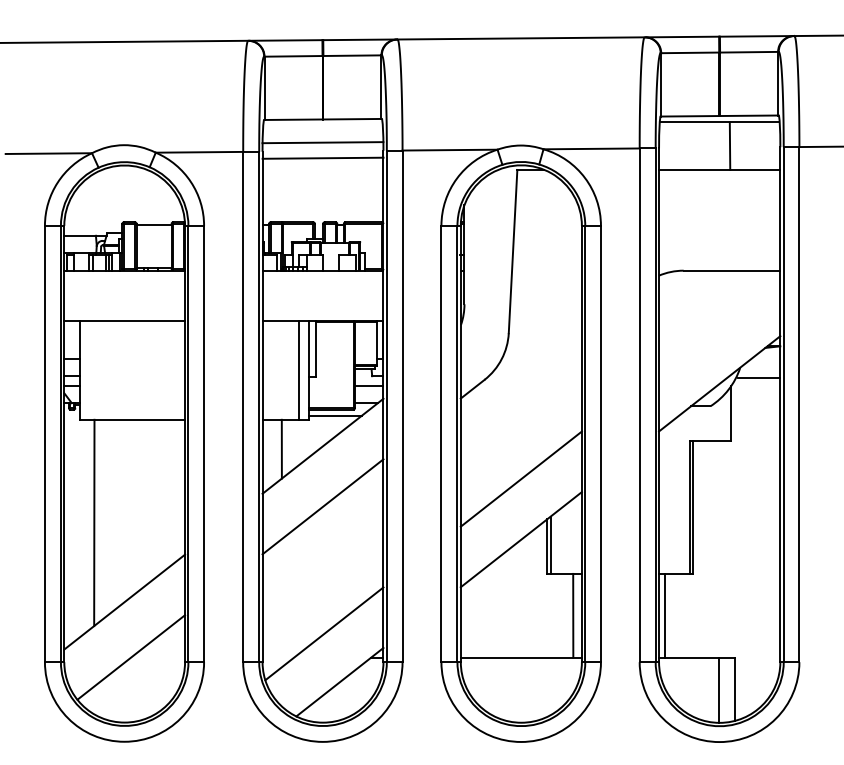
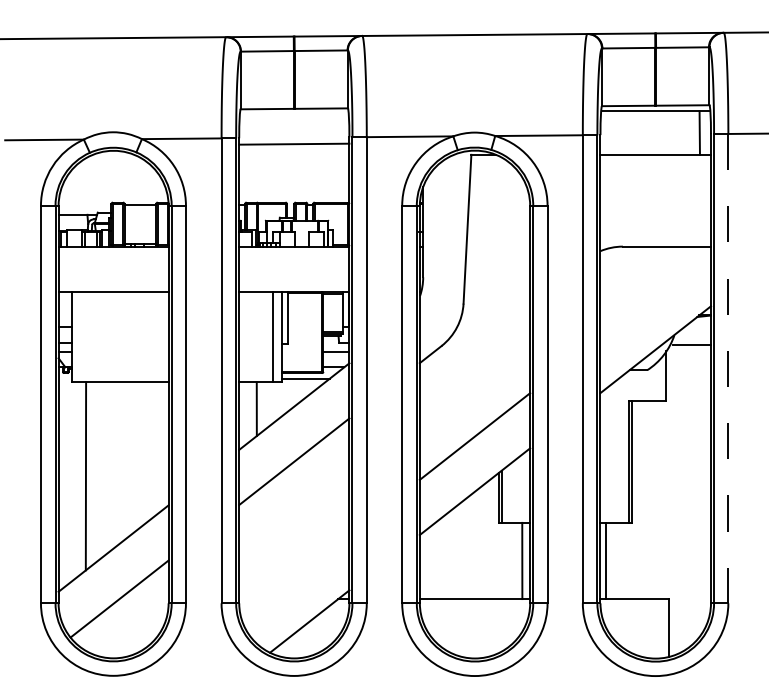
line: (322, 142) -> (293, 129), removed
line: (729, 145) -> (699, 132), moved
line: (799, 404) -> (728, 368), solid -> dashed
line: (324, 633) -> (295, 577), removed
line: (718, 689) -> (654, 628), removed

